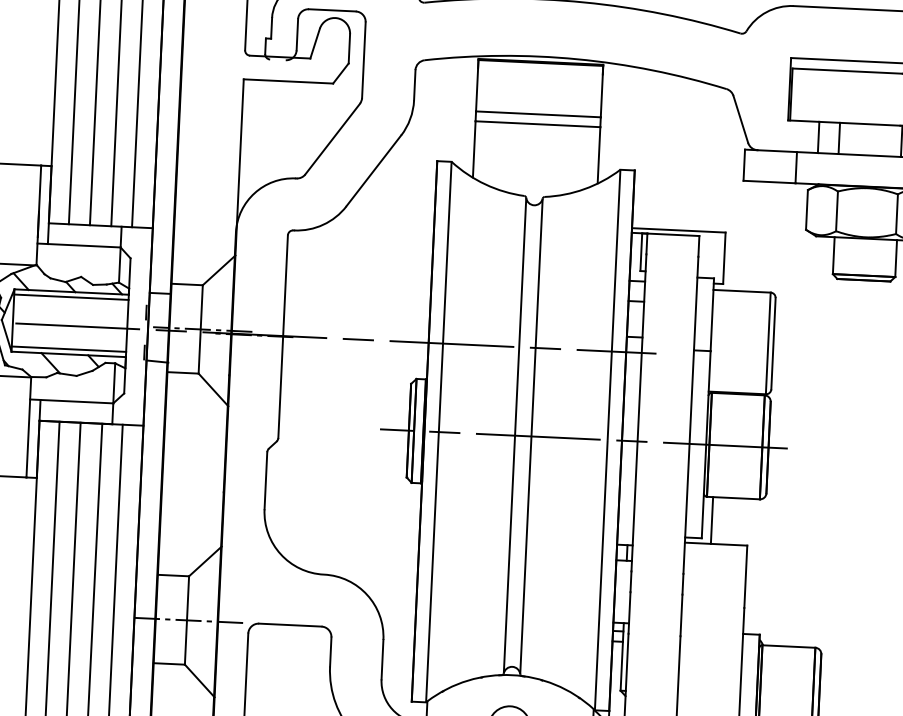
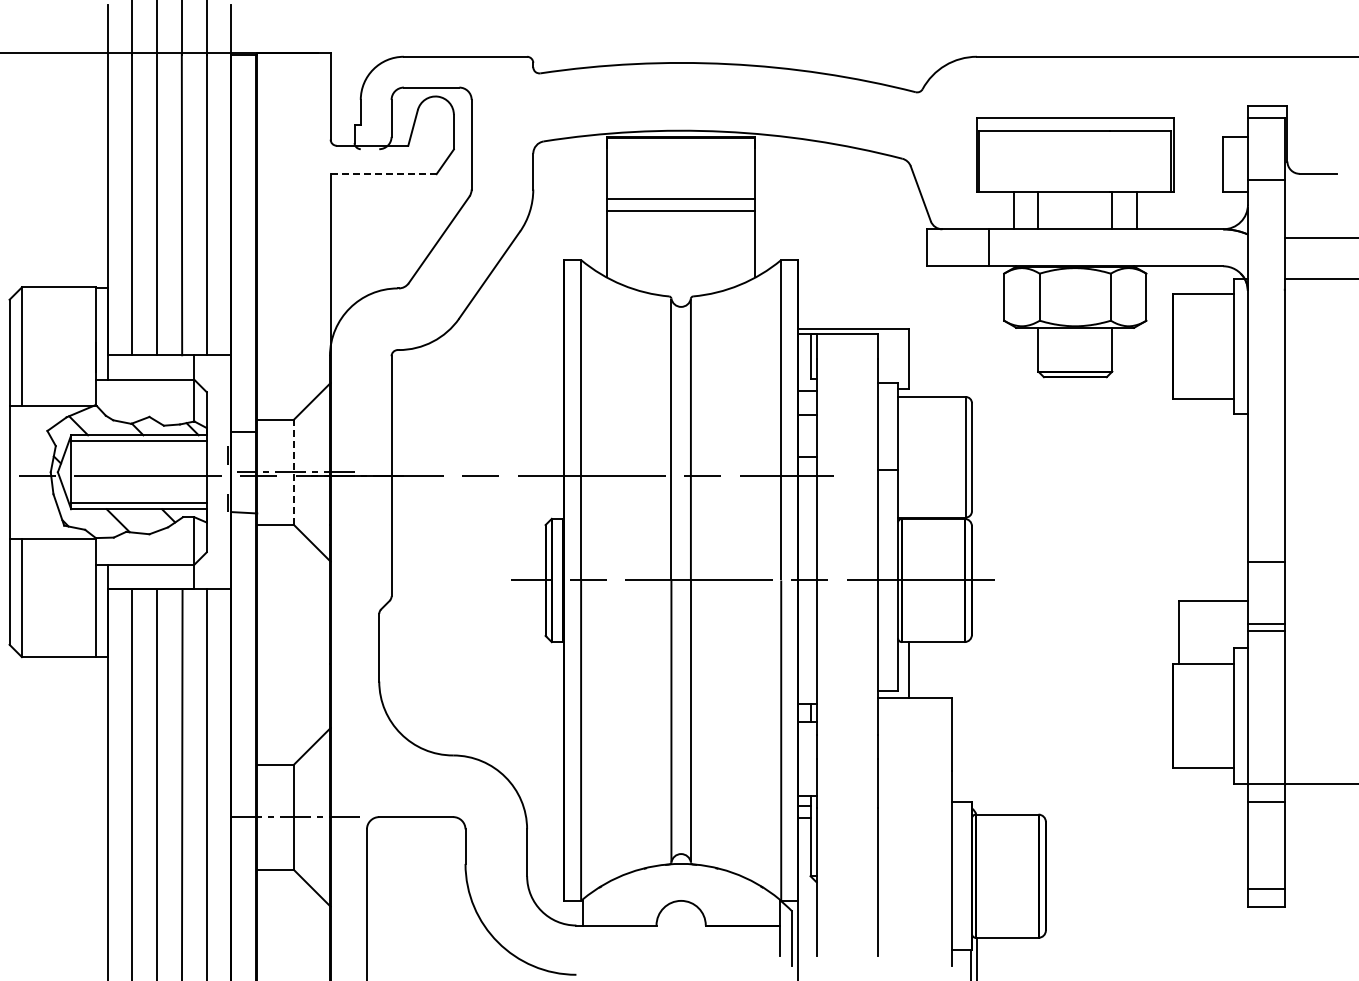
line: (288, 81) -> (383, 174), solid -> dashed
line: (200, 328) -> (293, 471), solid -> dashed

